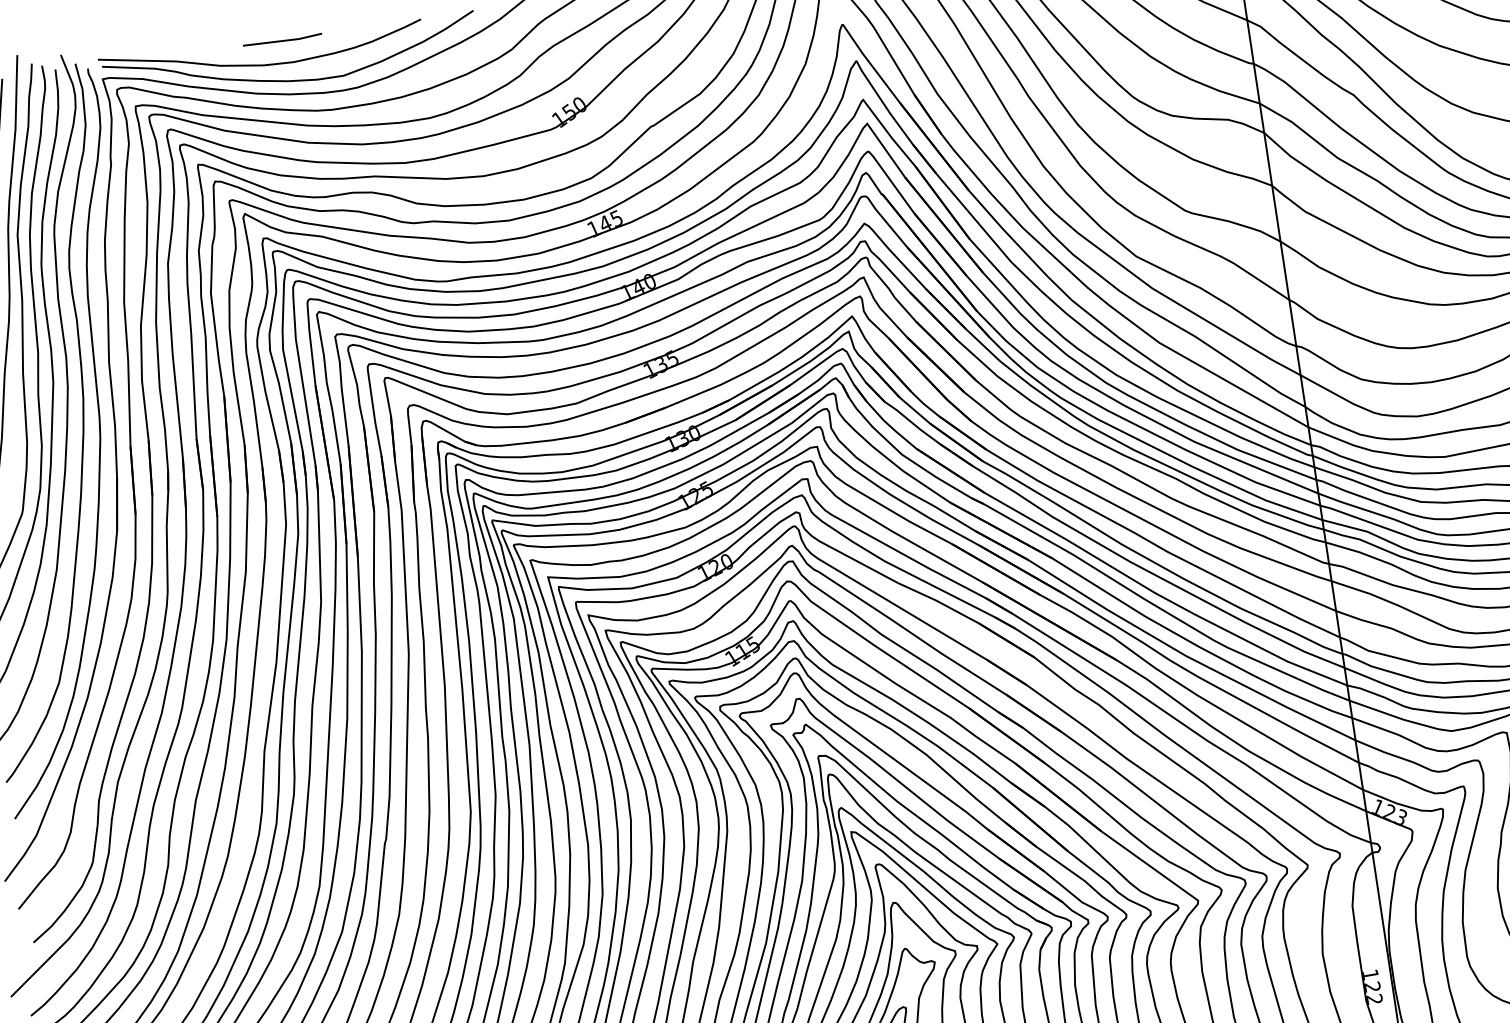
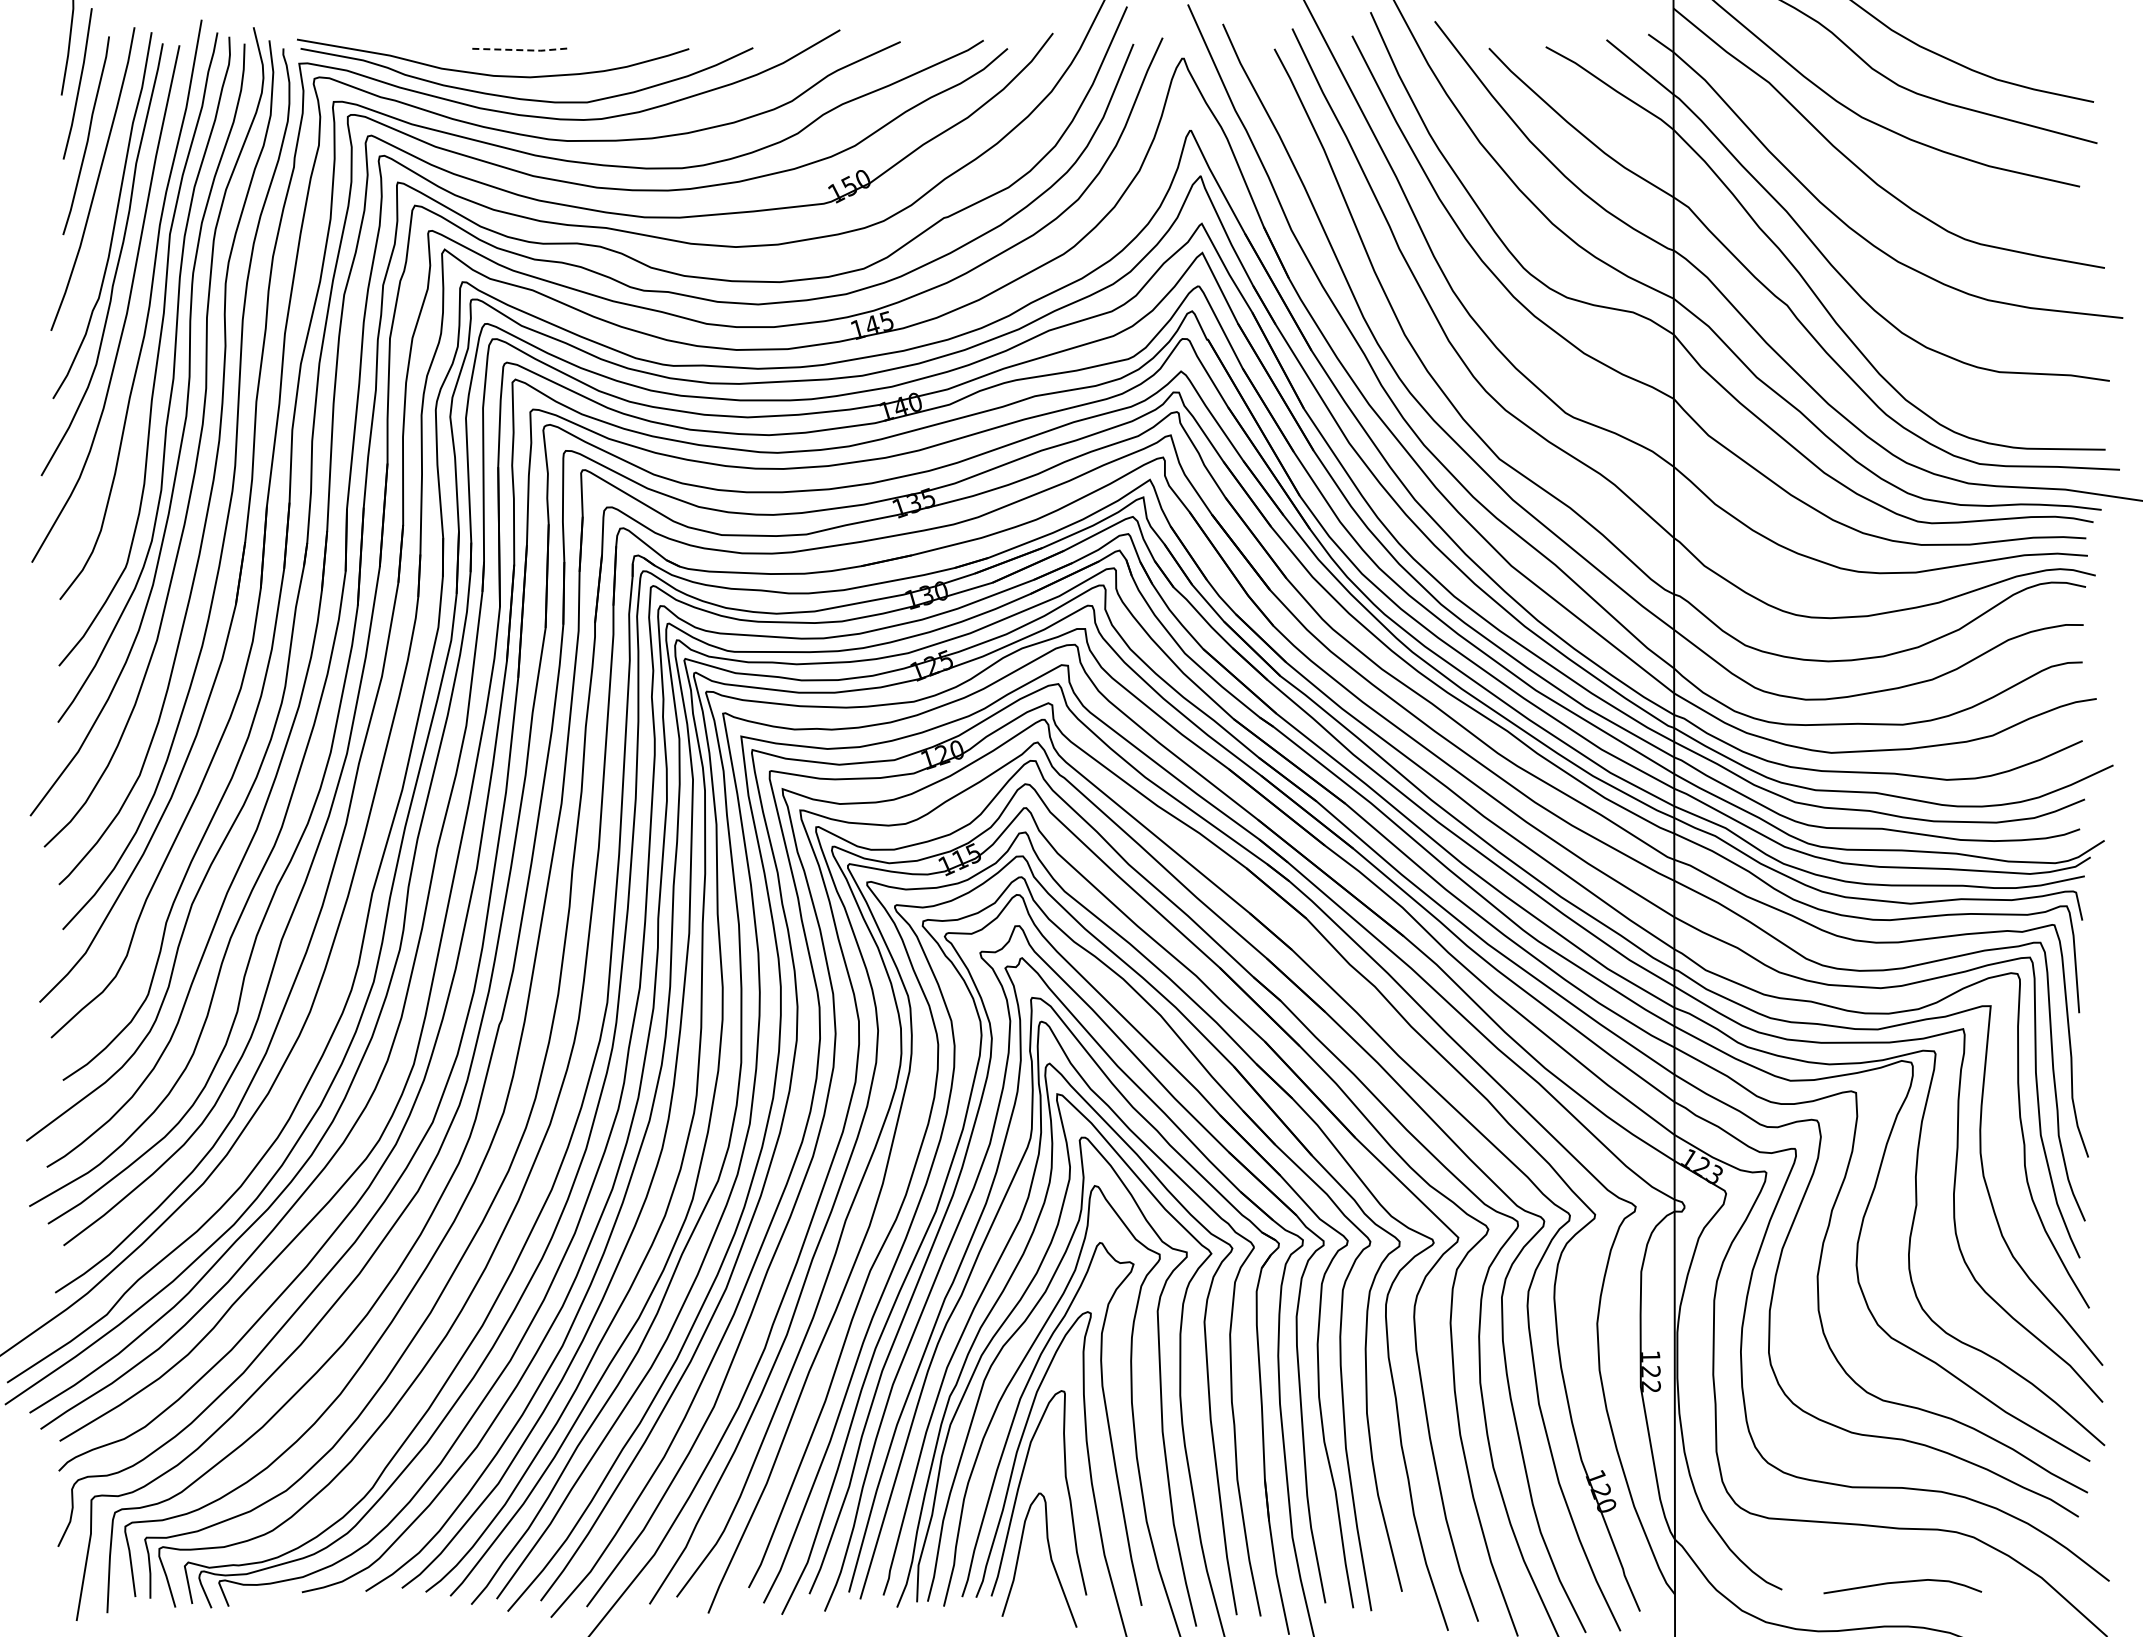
line: (283, 41) -> (521, 50), solid -> dashed

